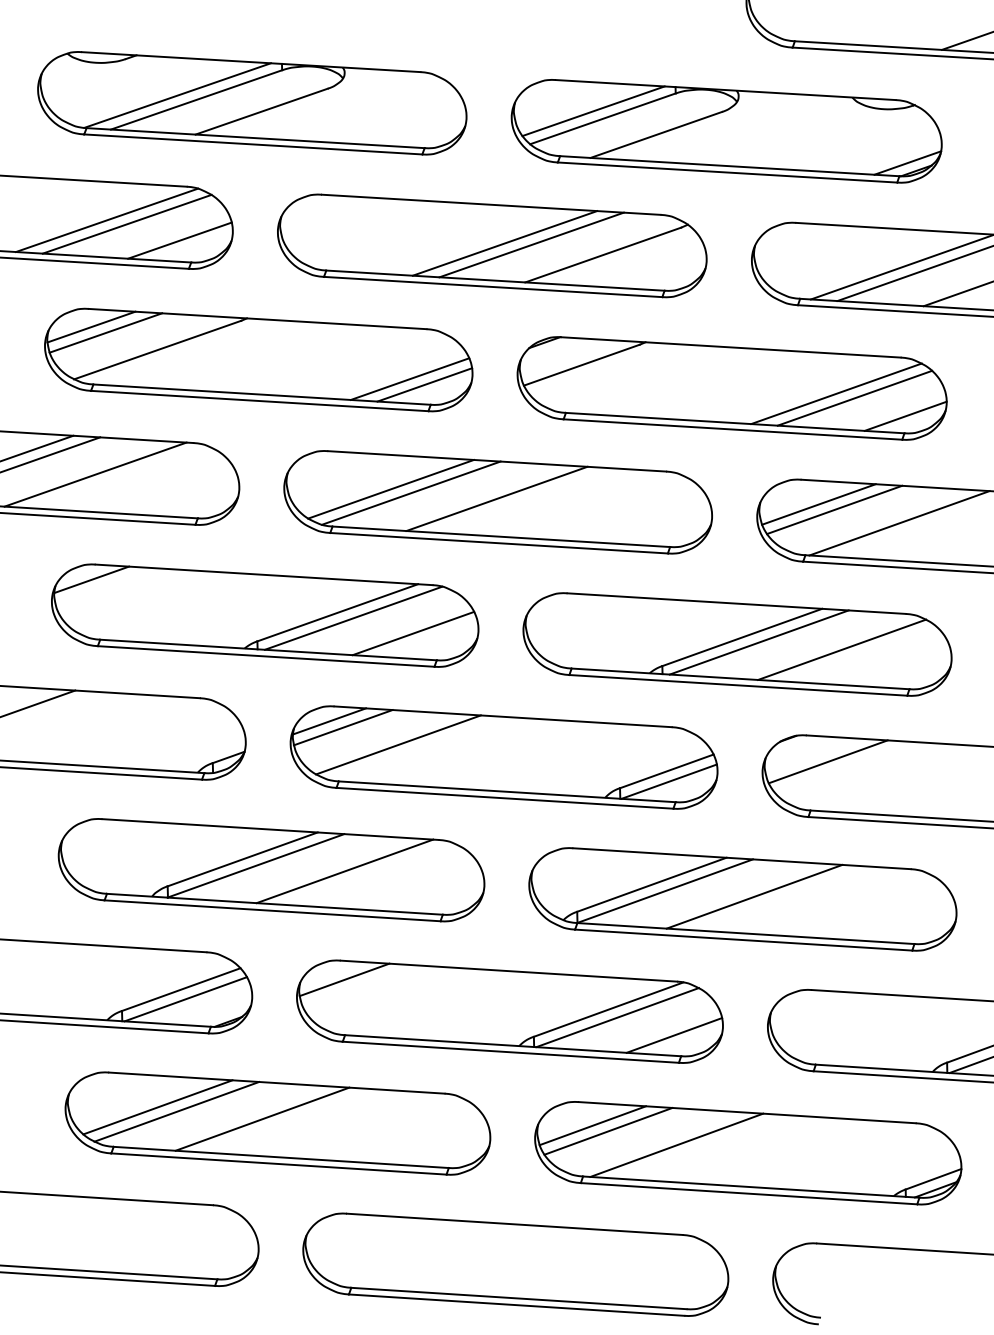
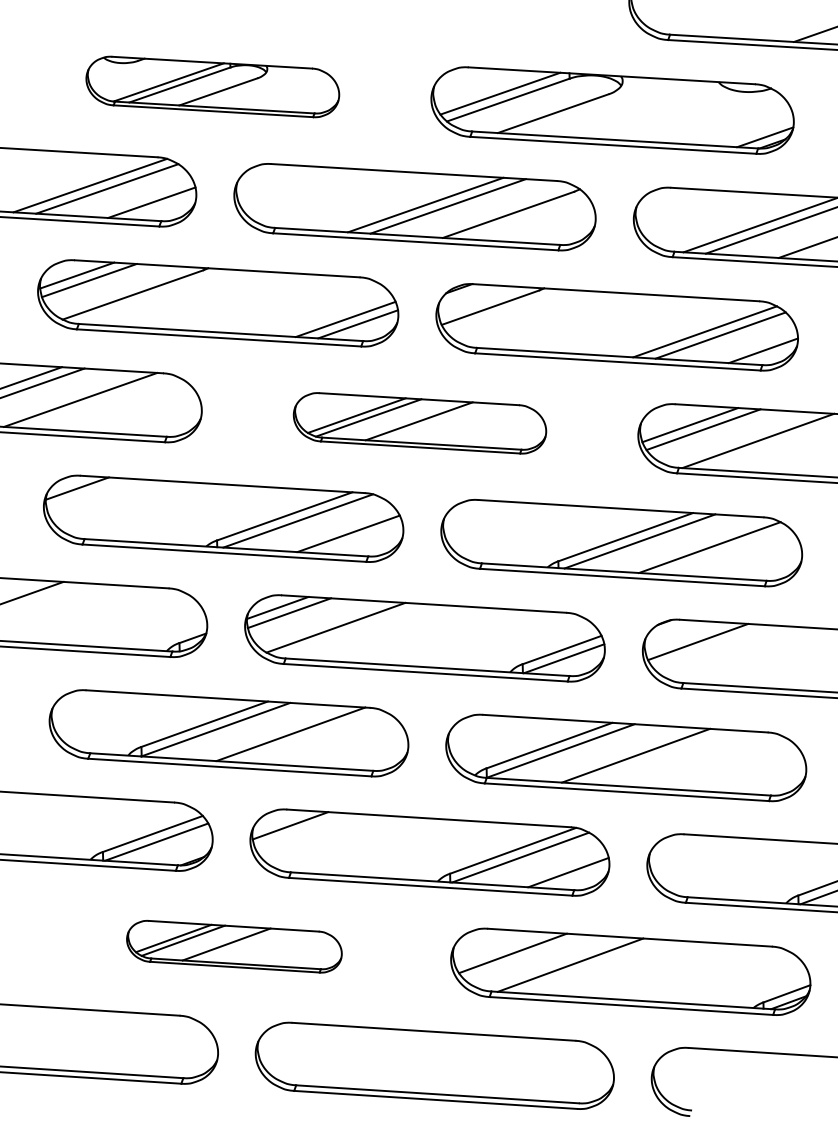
part: (251, 102) -> (212, 86), size x0.7
part: (497, 502) -> (419, 423), size x0.7
part: (278, 1123) -> (234, 946), size x0.6
line: (592, 1125) -> (499, 948), removed

